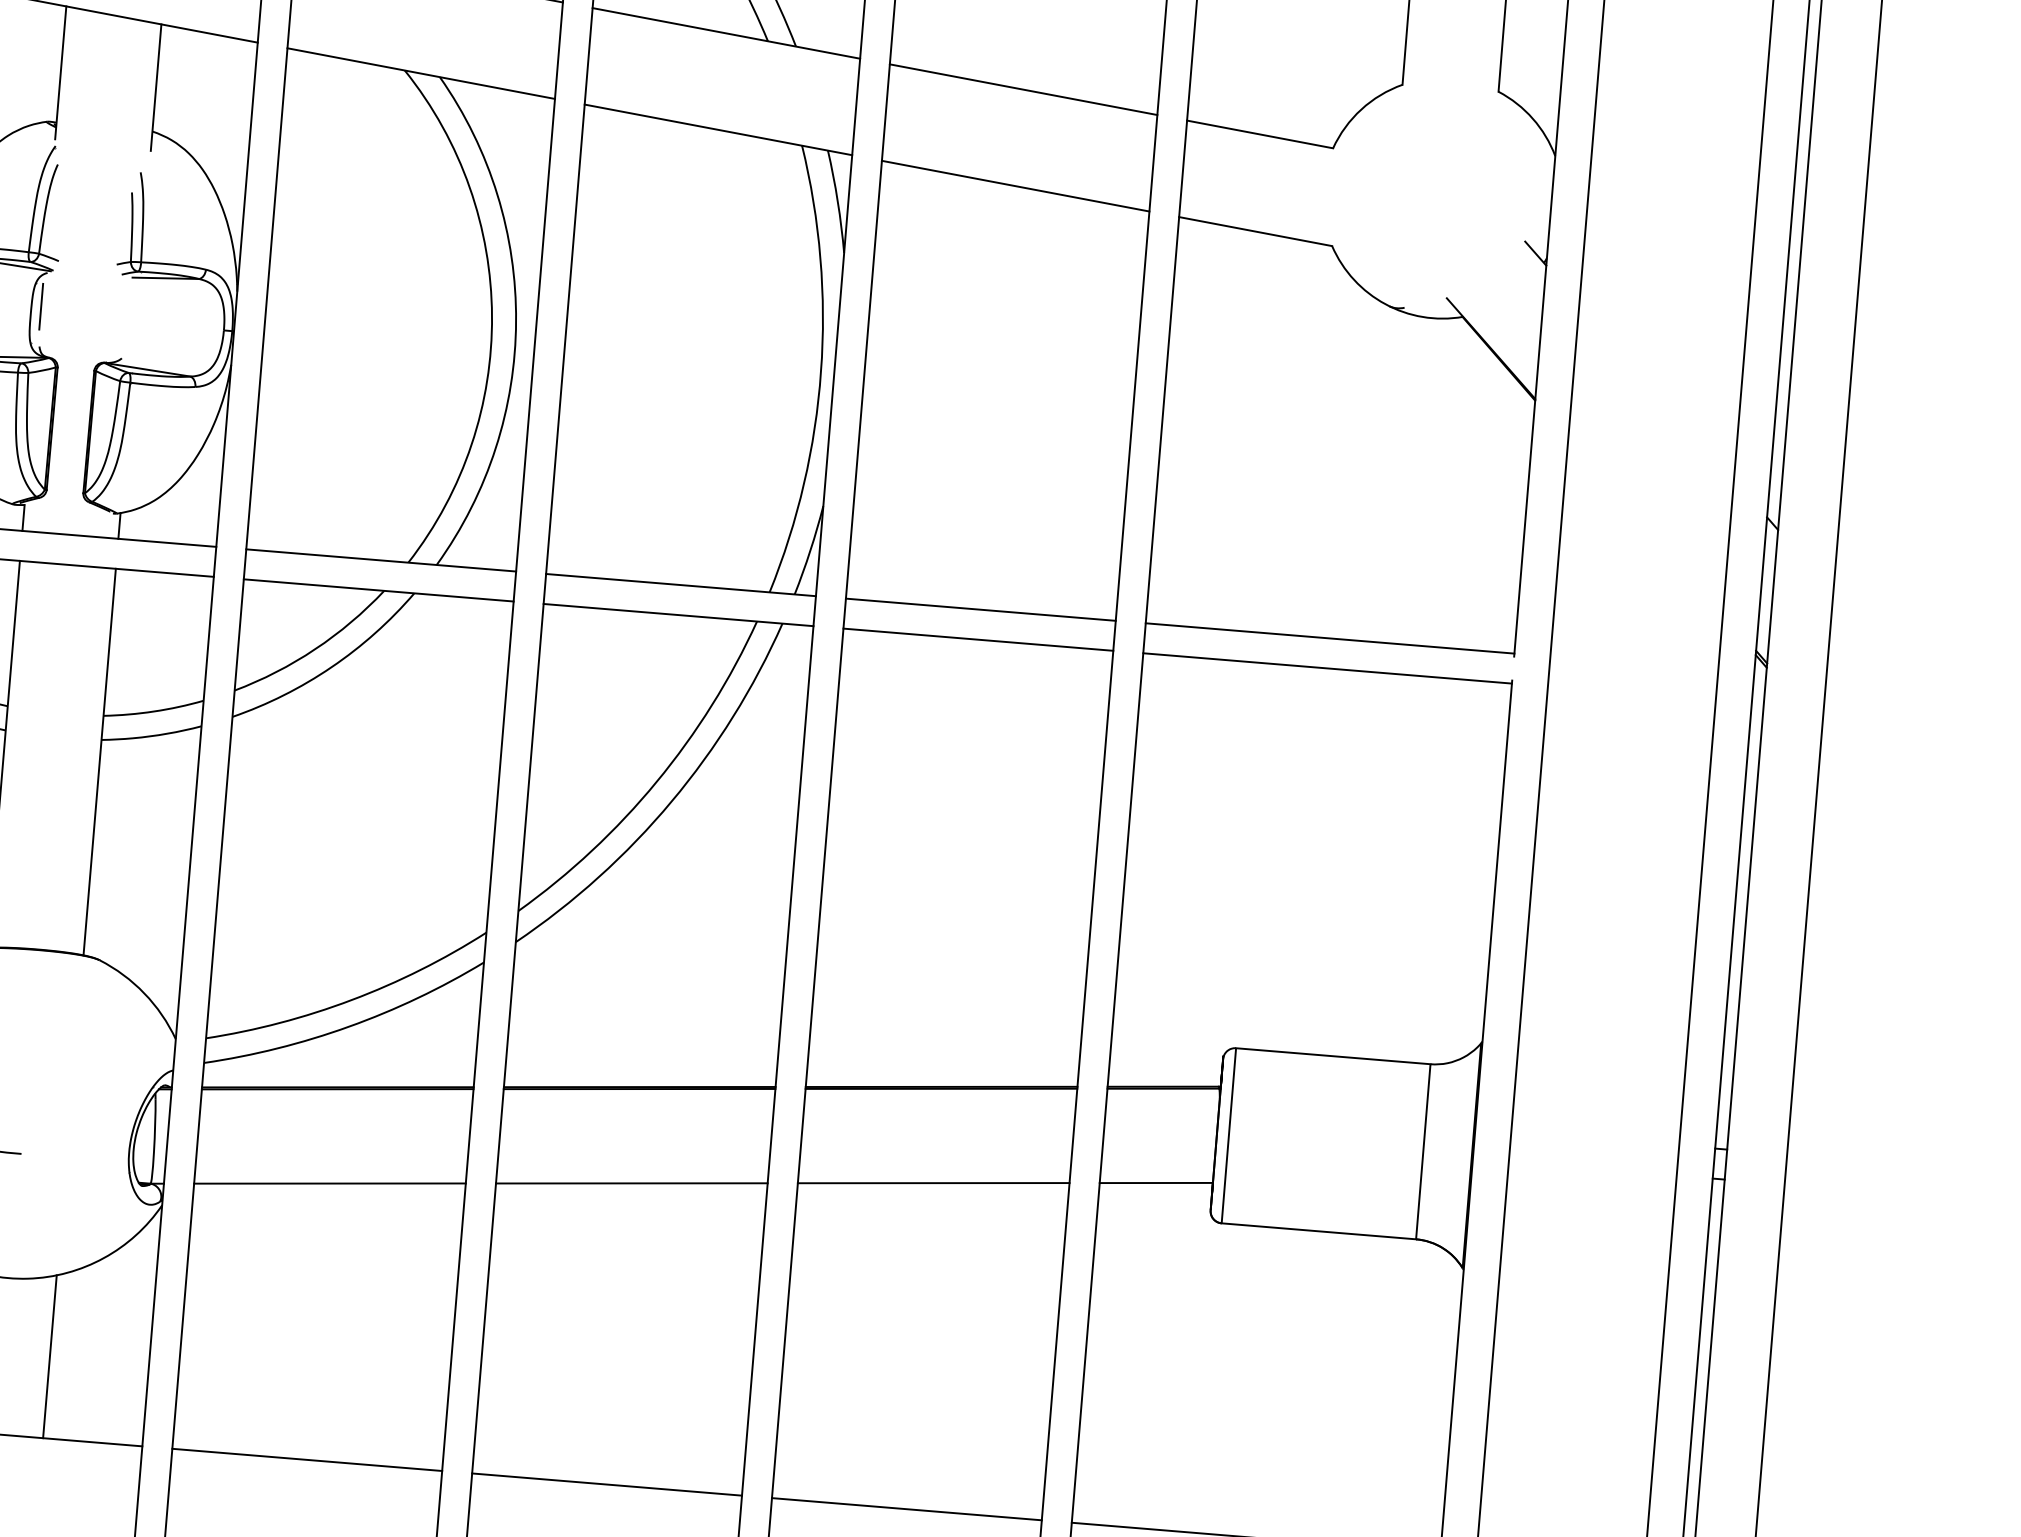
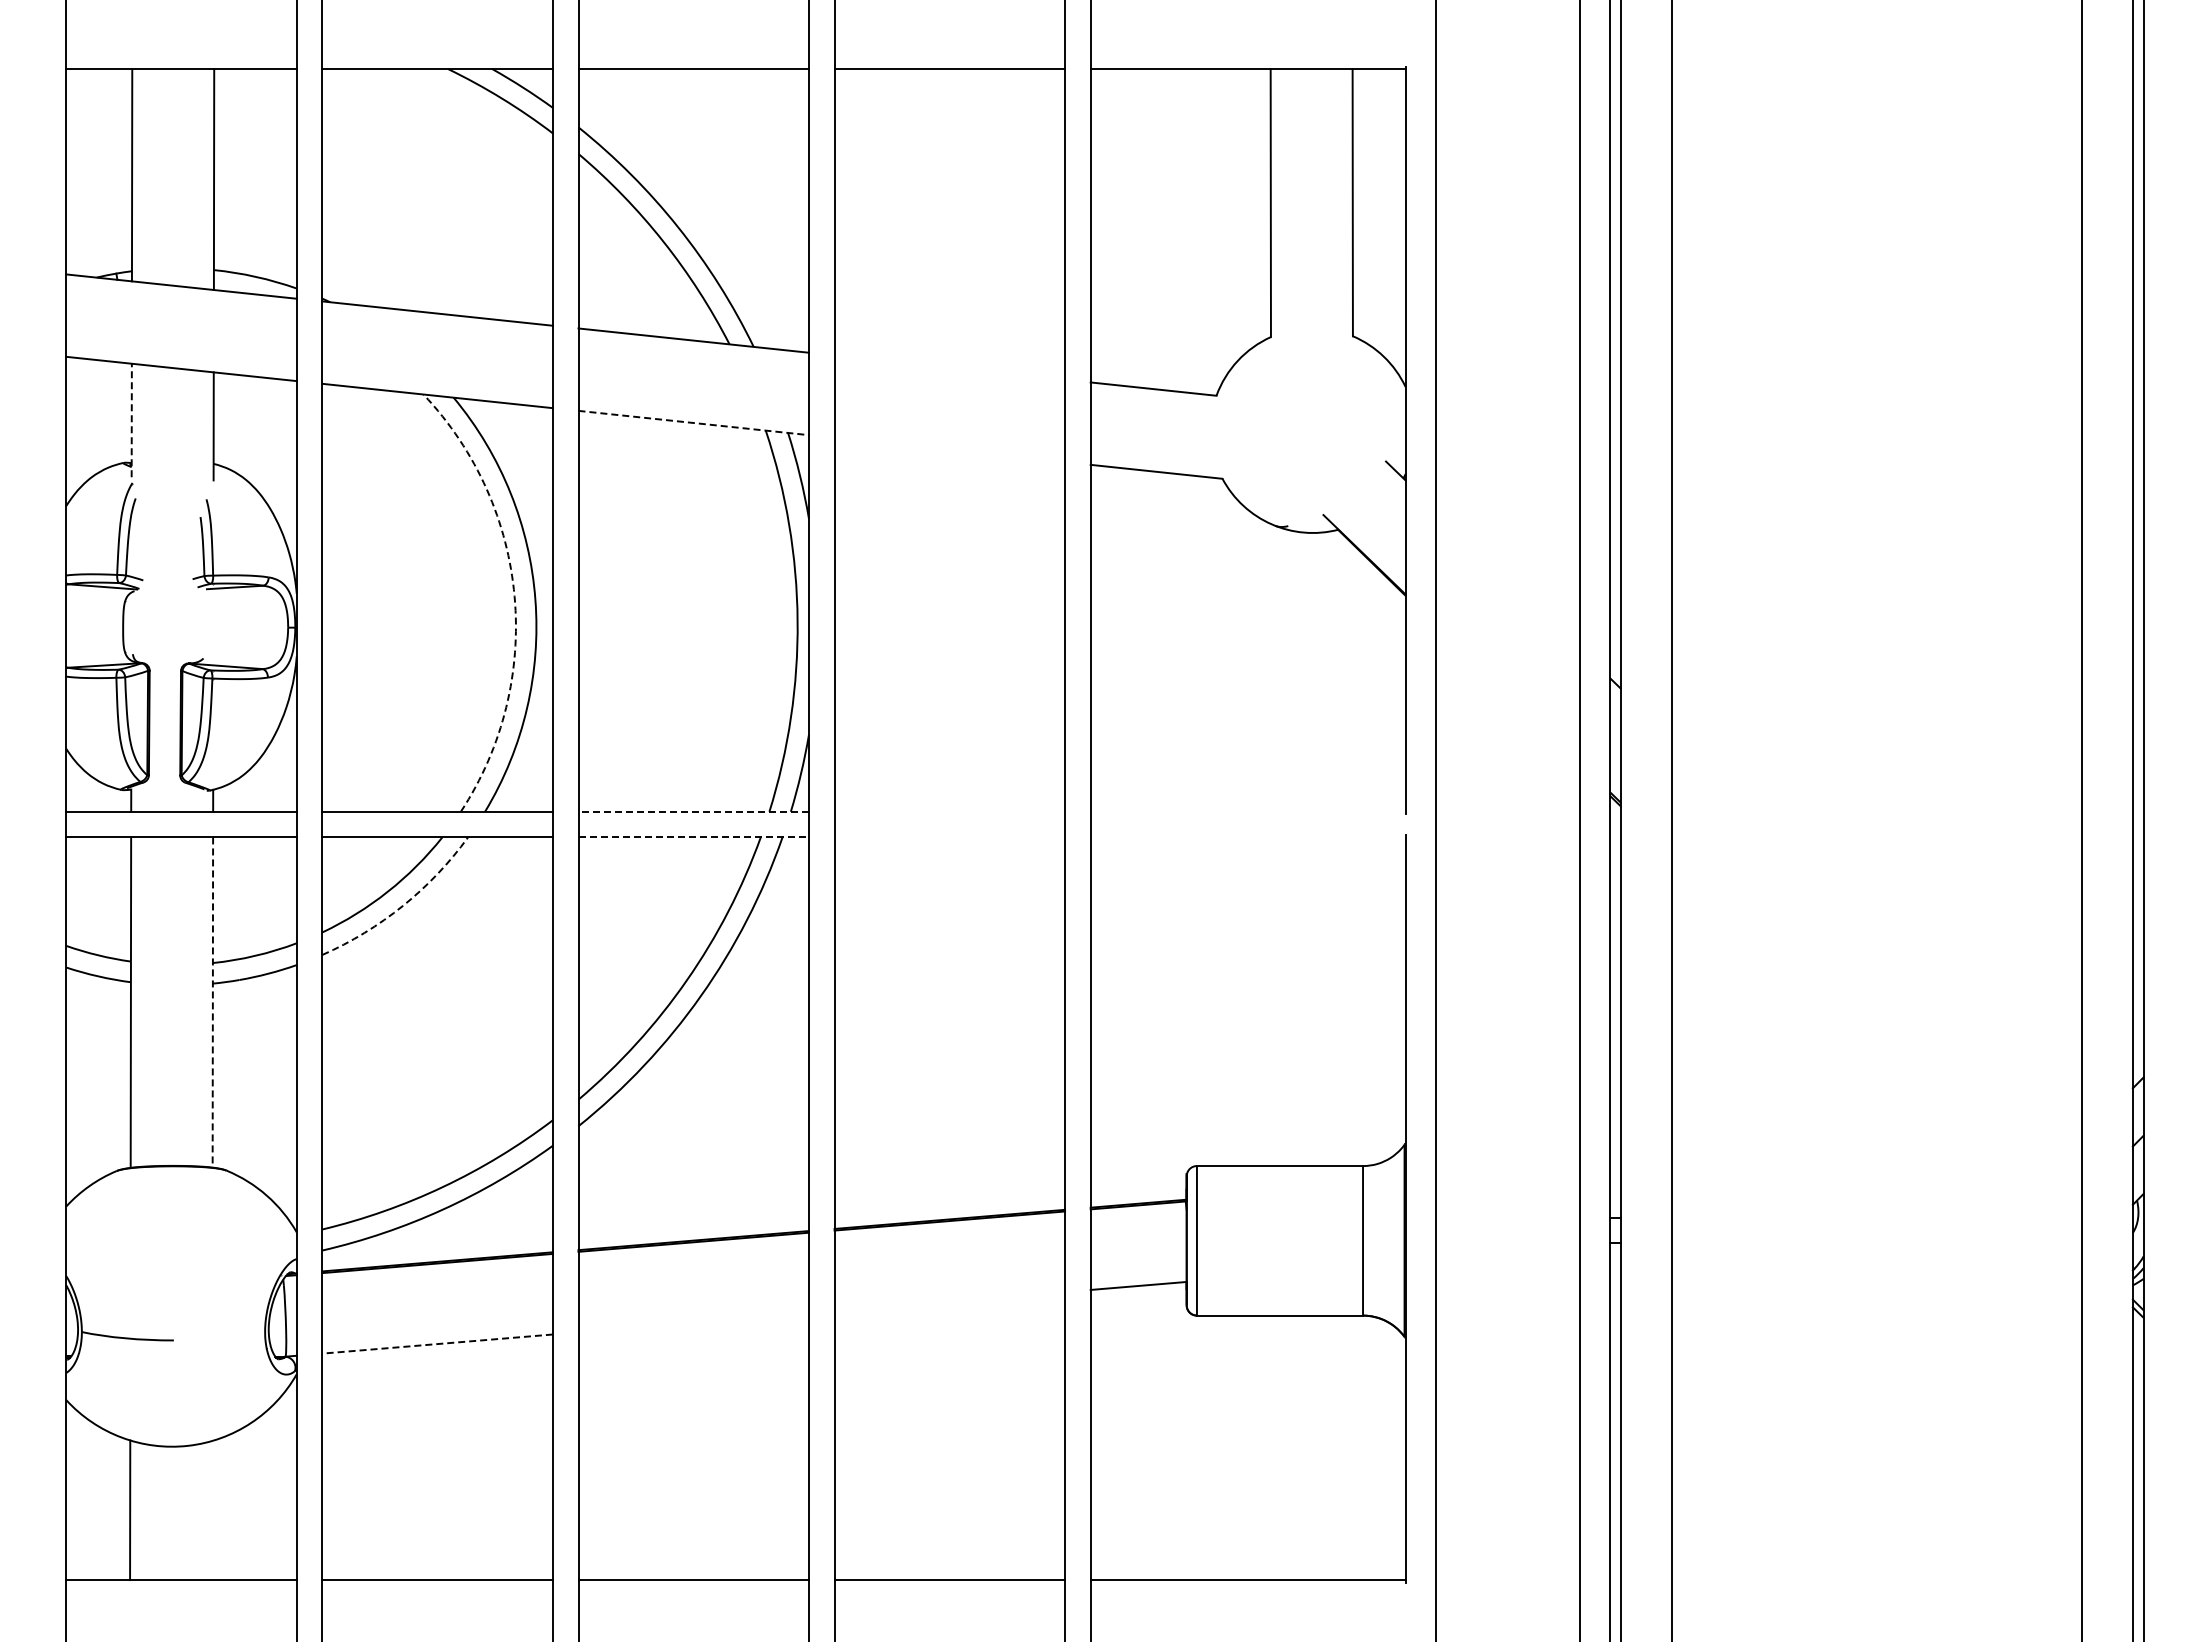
line: (60, 72) -> (131, 420), solid -> dashed
line: (1023, 89) -> (949, 367), removed
line: (718, 130) -> (693, 423), solid -> dashed
line: (1015, 185) -> (949, 449), removed
line: (41, 305) -> (131, 619), removed
arc: (491, 315) -> (514, 596), solid -> dashed
line: (680, 584) -> (693, 811), solid -> dashed
line: (980, 609) -> (949, 811), removed
line: (679, 615) -> (694, 837), solid -> dashed
line: (1329, 638) -> (1247, 811), removed
line: (977, 639) -> (949, 837), removed
arc: (332, 666) -> (403, 905), solid -> dashed
line: (1326, 668) -> (1247, 837), removed
line: (99, 763) -> (212, 1003), solid -> dashed
line: (631, 1182) -> (693, 1322), removed
line: (933, 1182) -> (949, 1301), removed
line: (329, 1184) -> (437, 1344), solid -> dashed
line: (50, 1356) -> (212, 1510), removed

